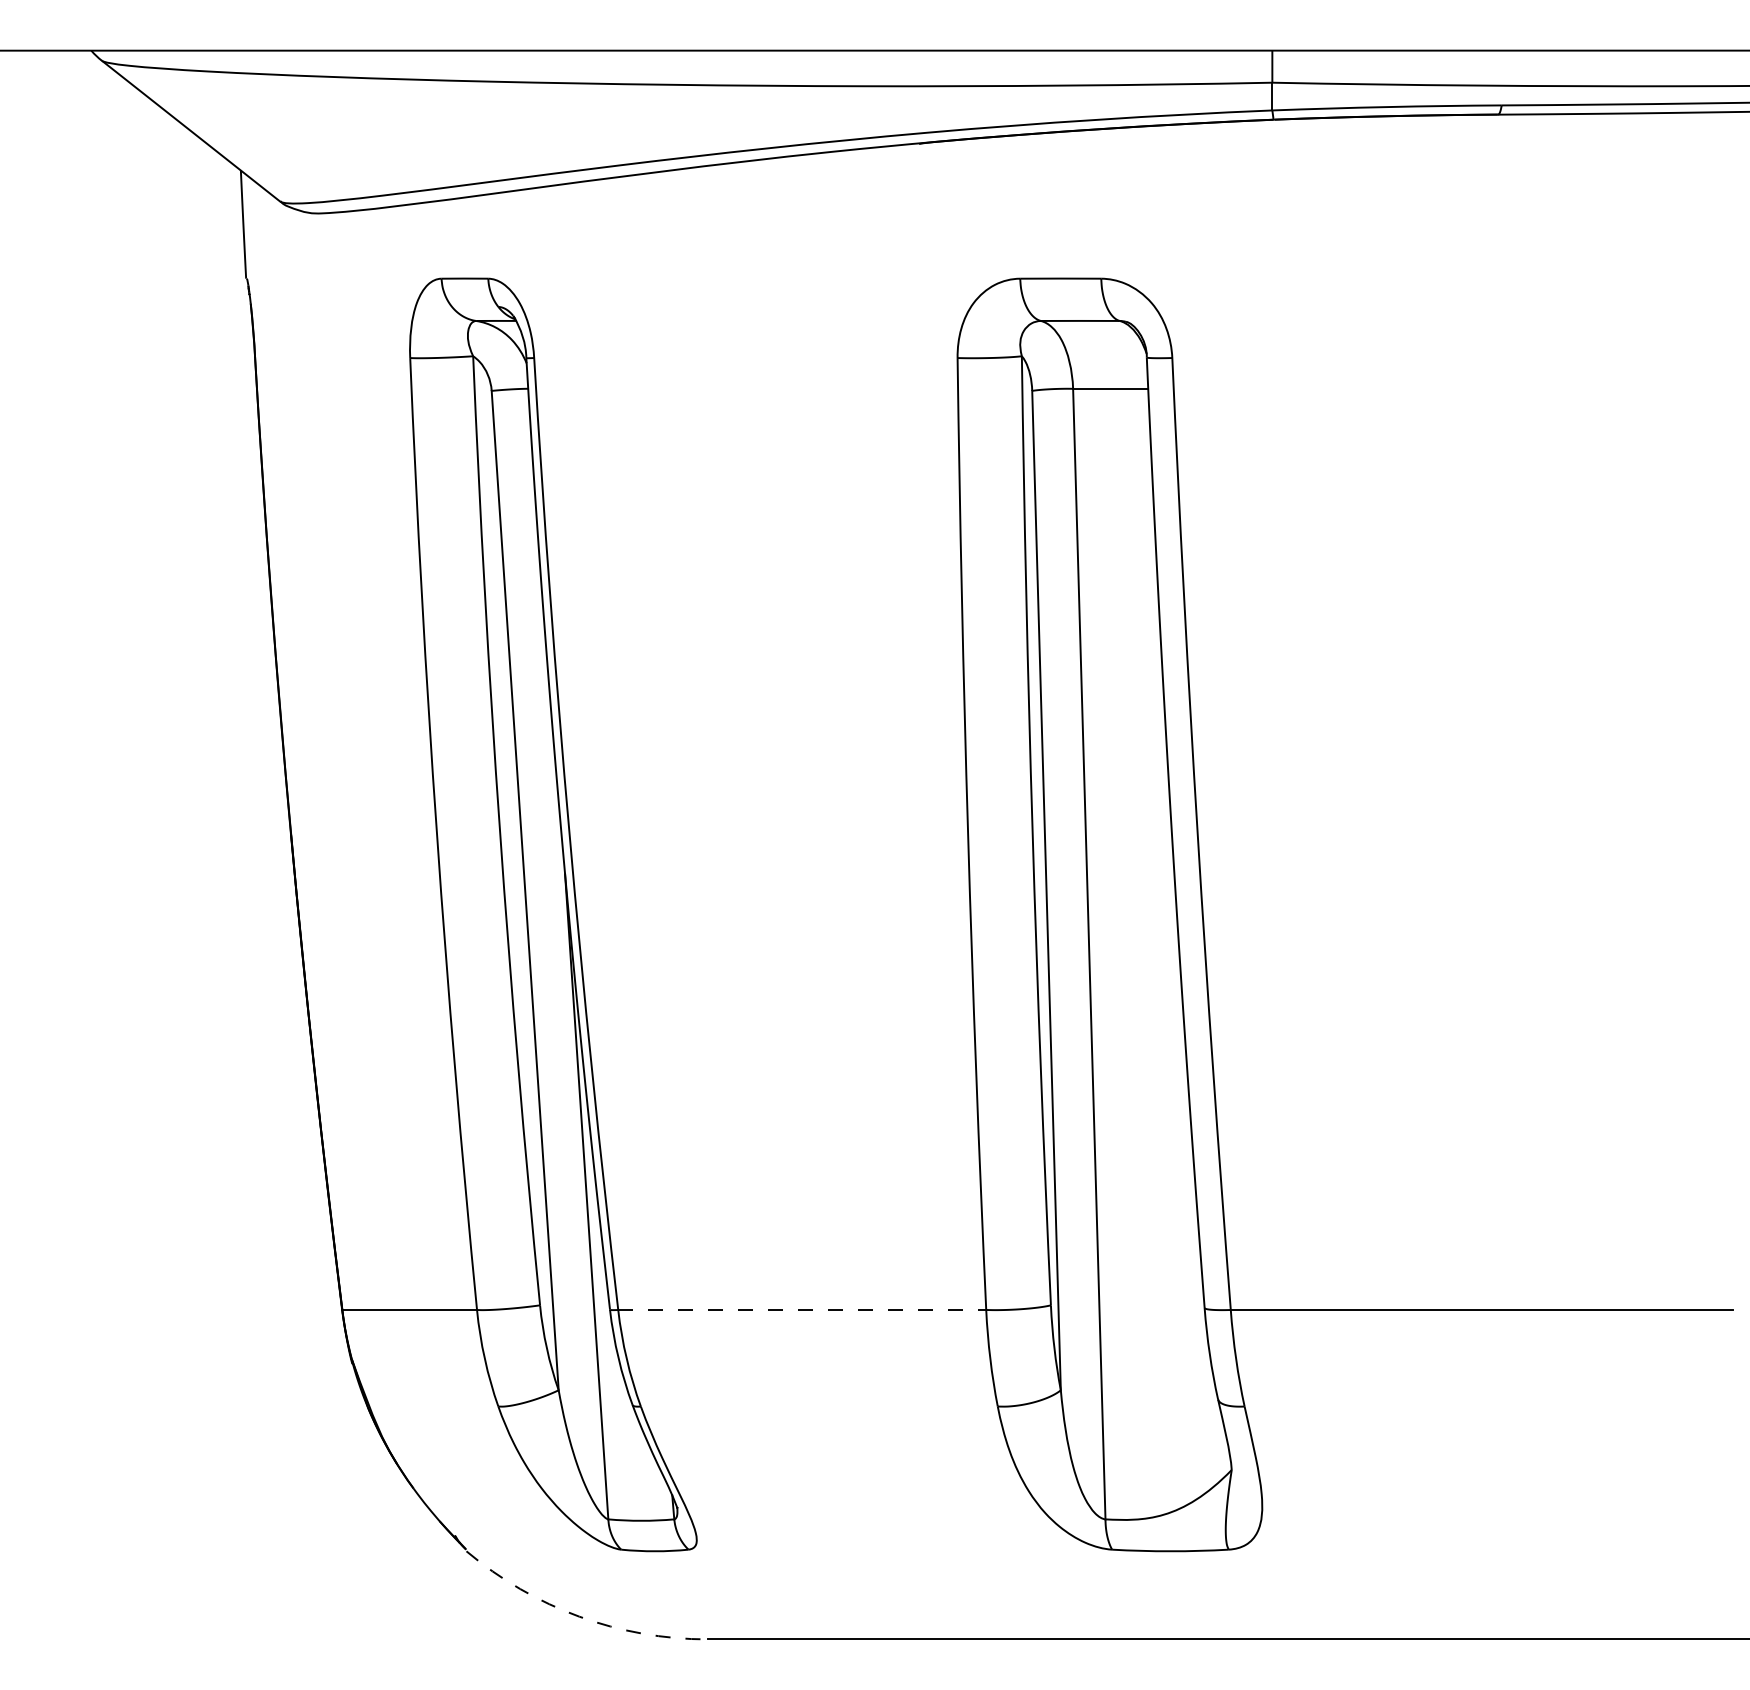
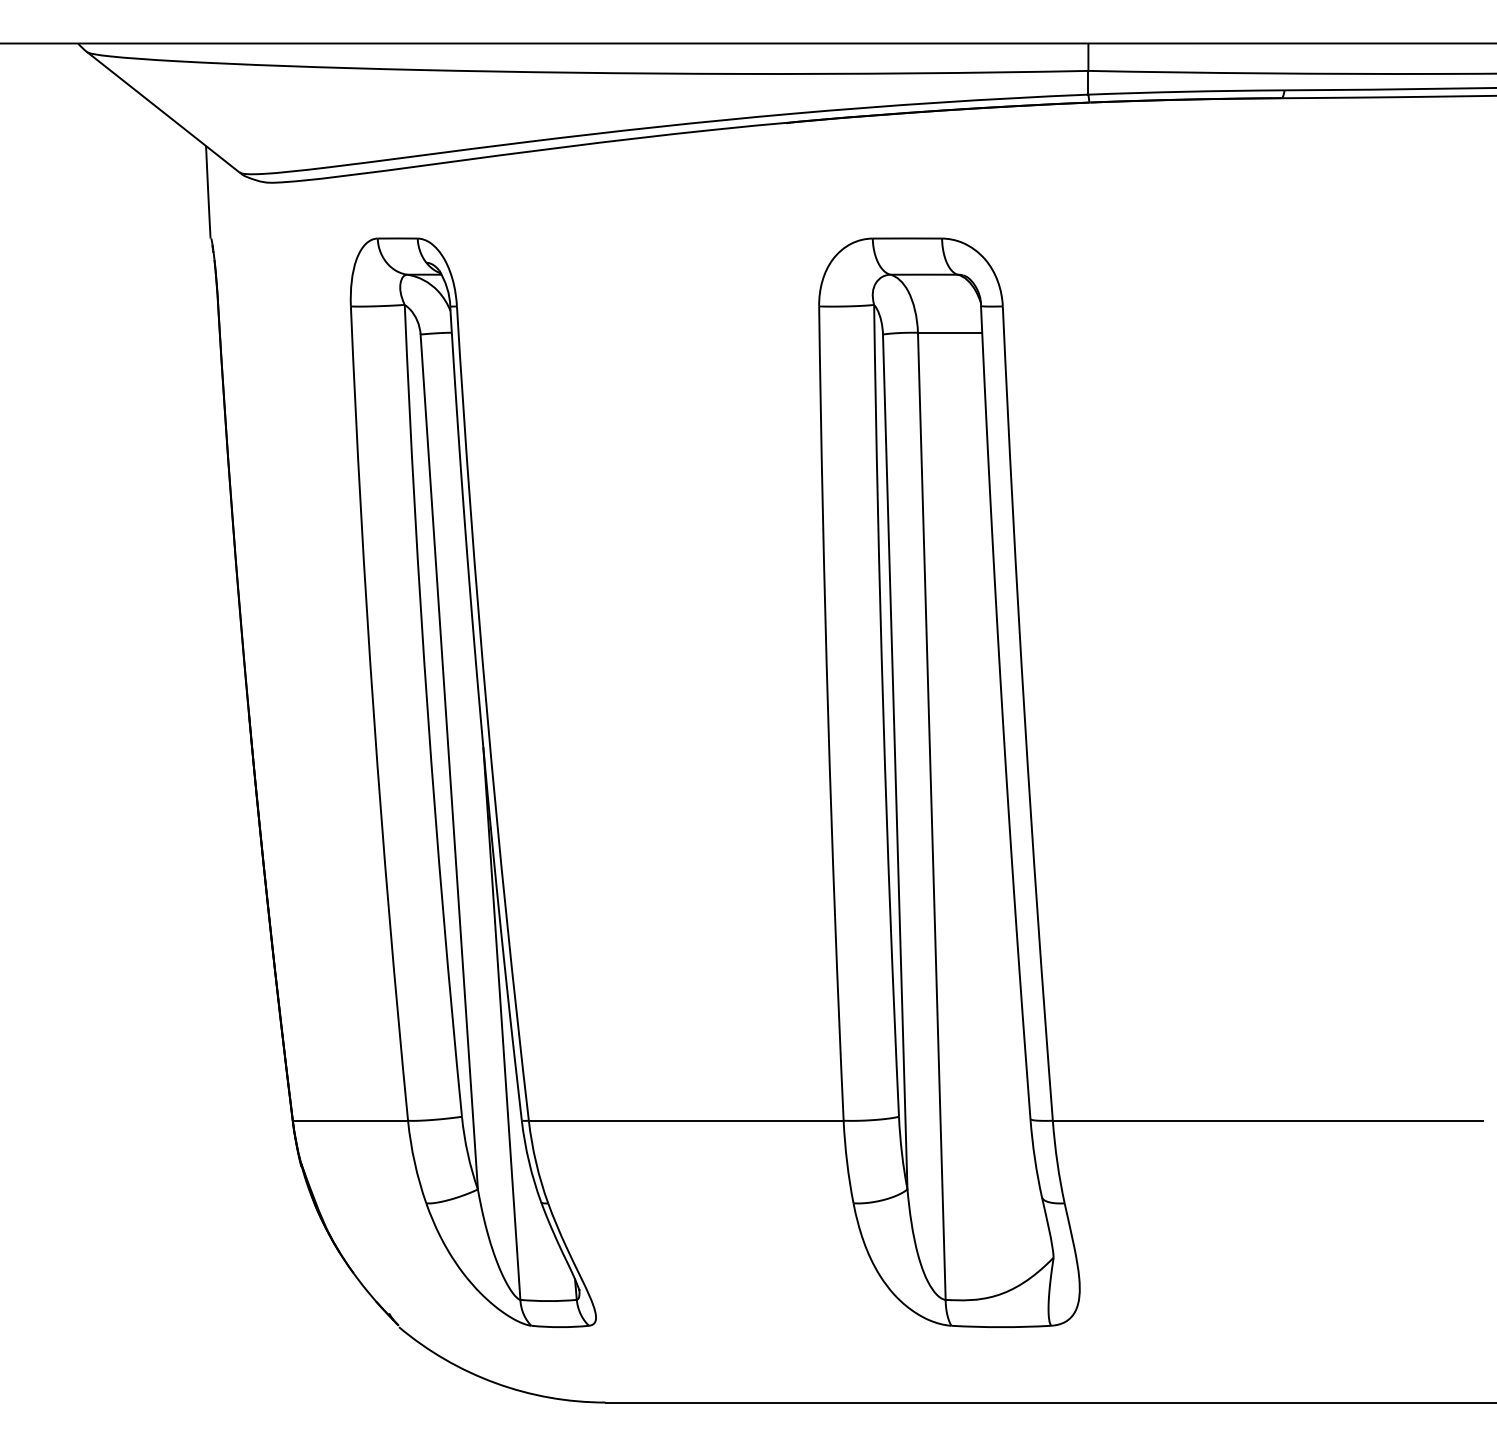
line: (802, 1309) -> (686, 1120), dashed -> solid
arc: (579, 1617) -> (495, 1383), dashed -> solid

